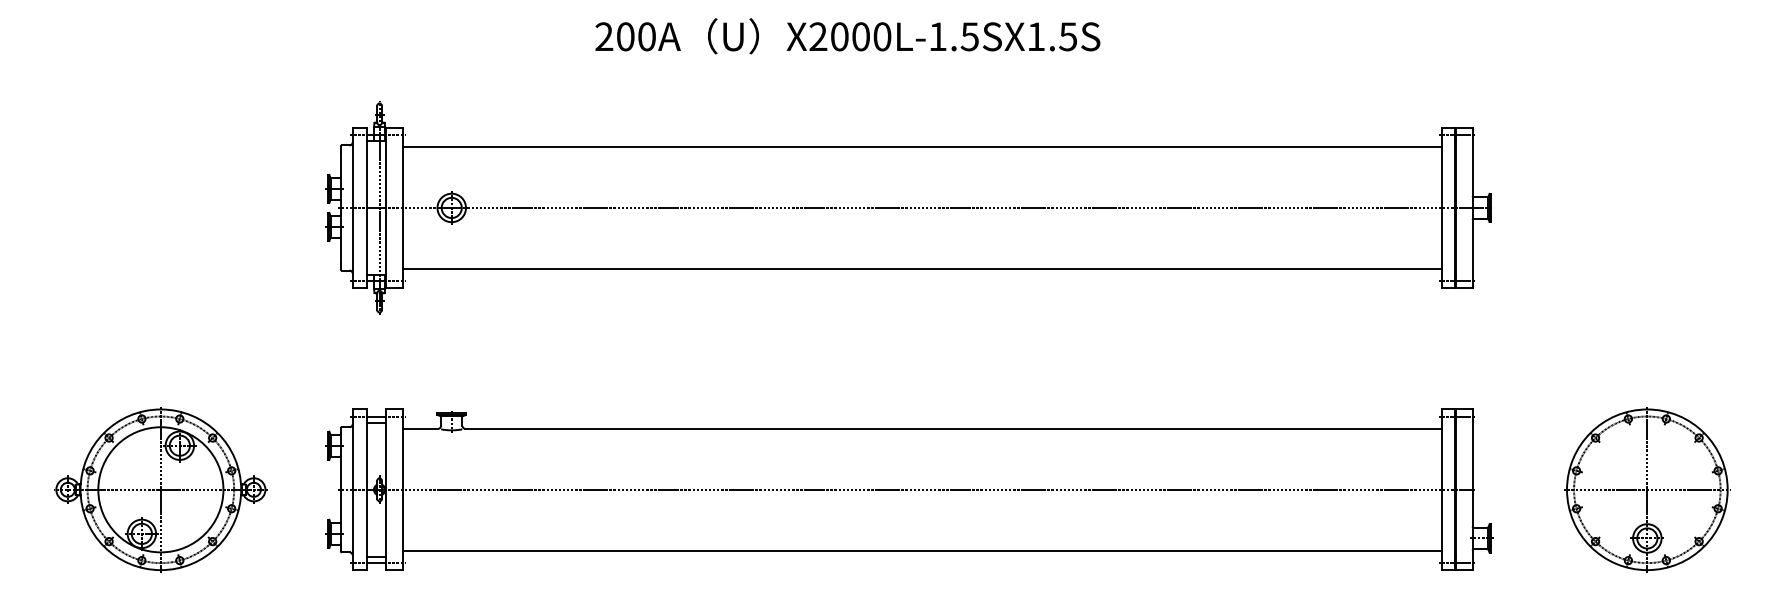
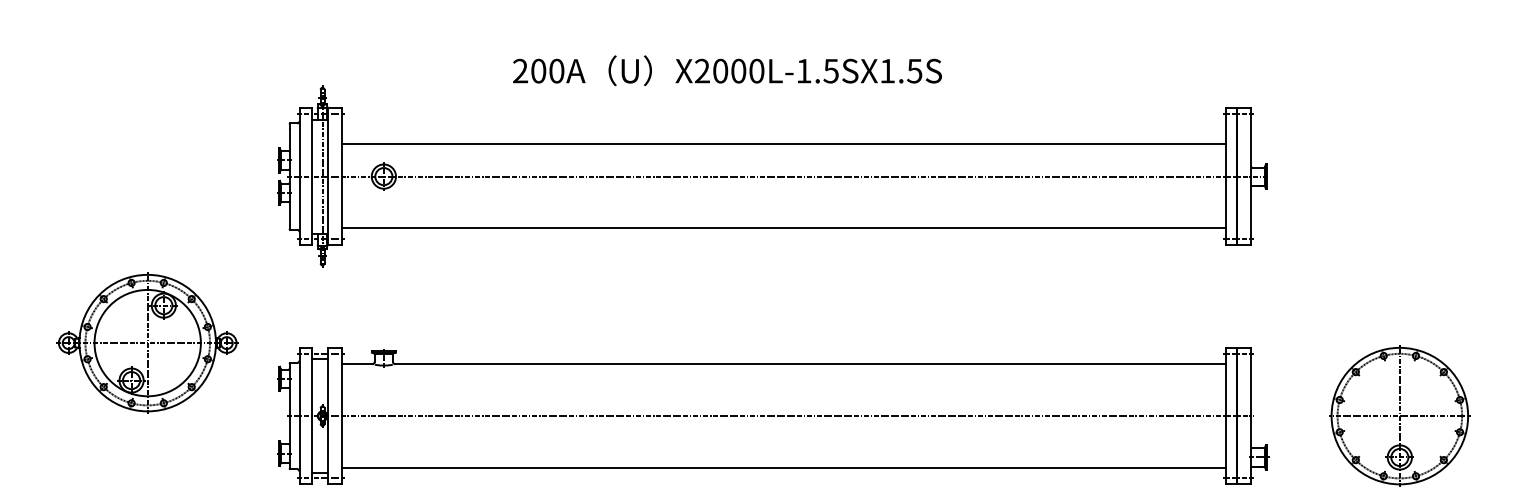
text: (847, 36) -> (727, 70), moved
line: (922, 146) -> (783, 143), moved
part: (160, 489) -> (147, 342), moved

